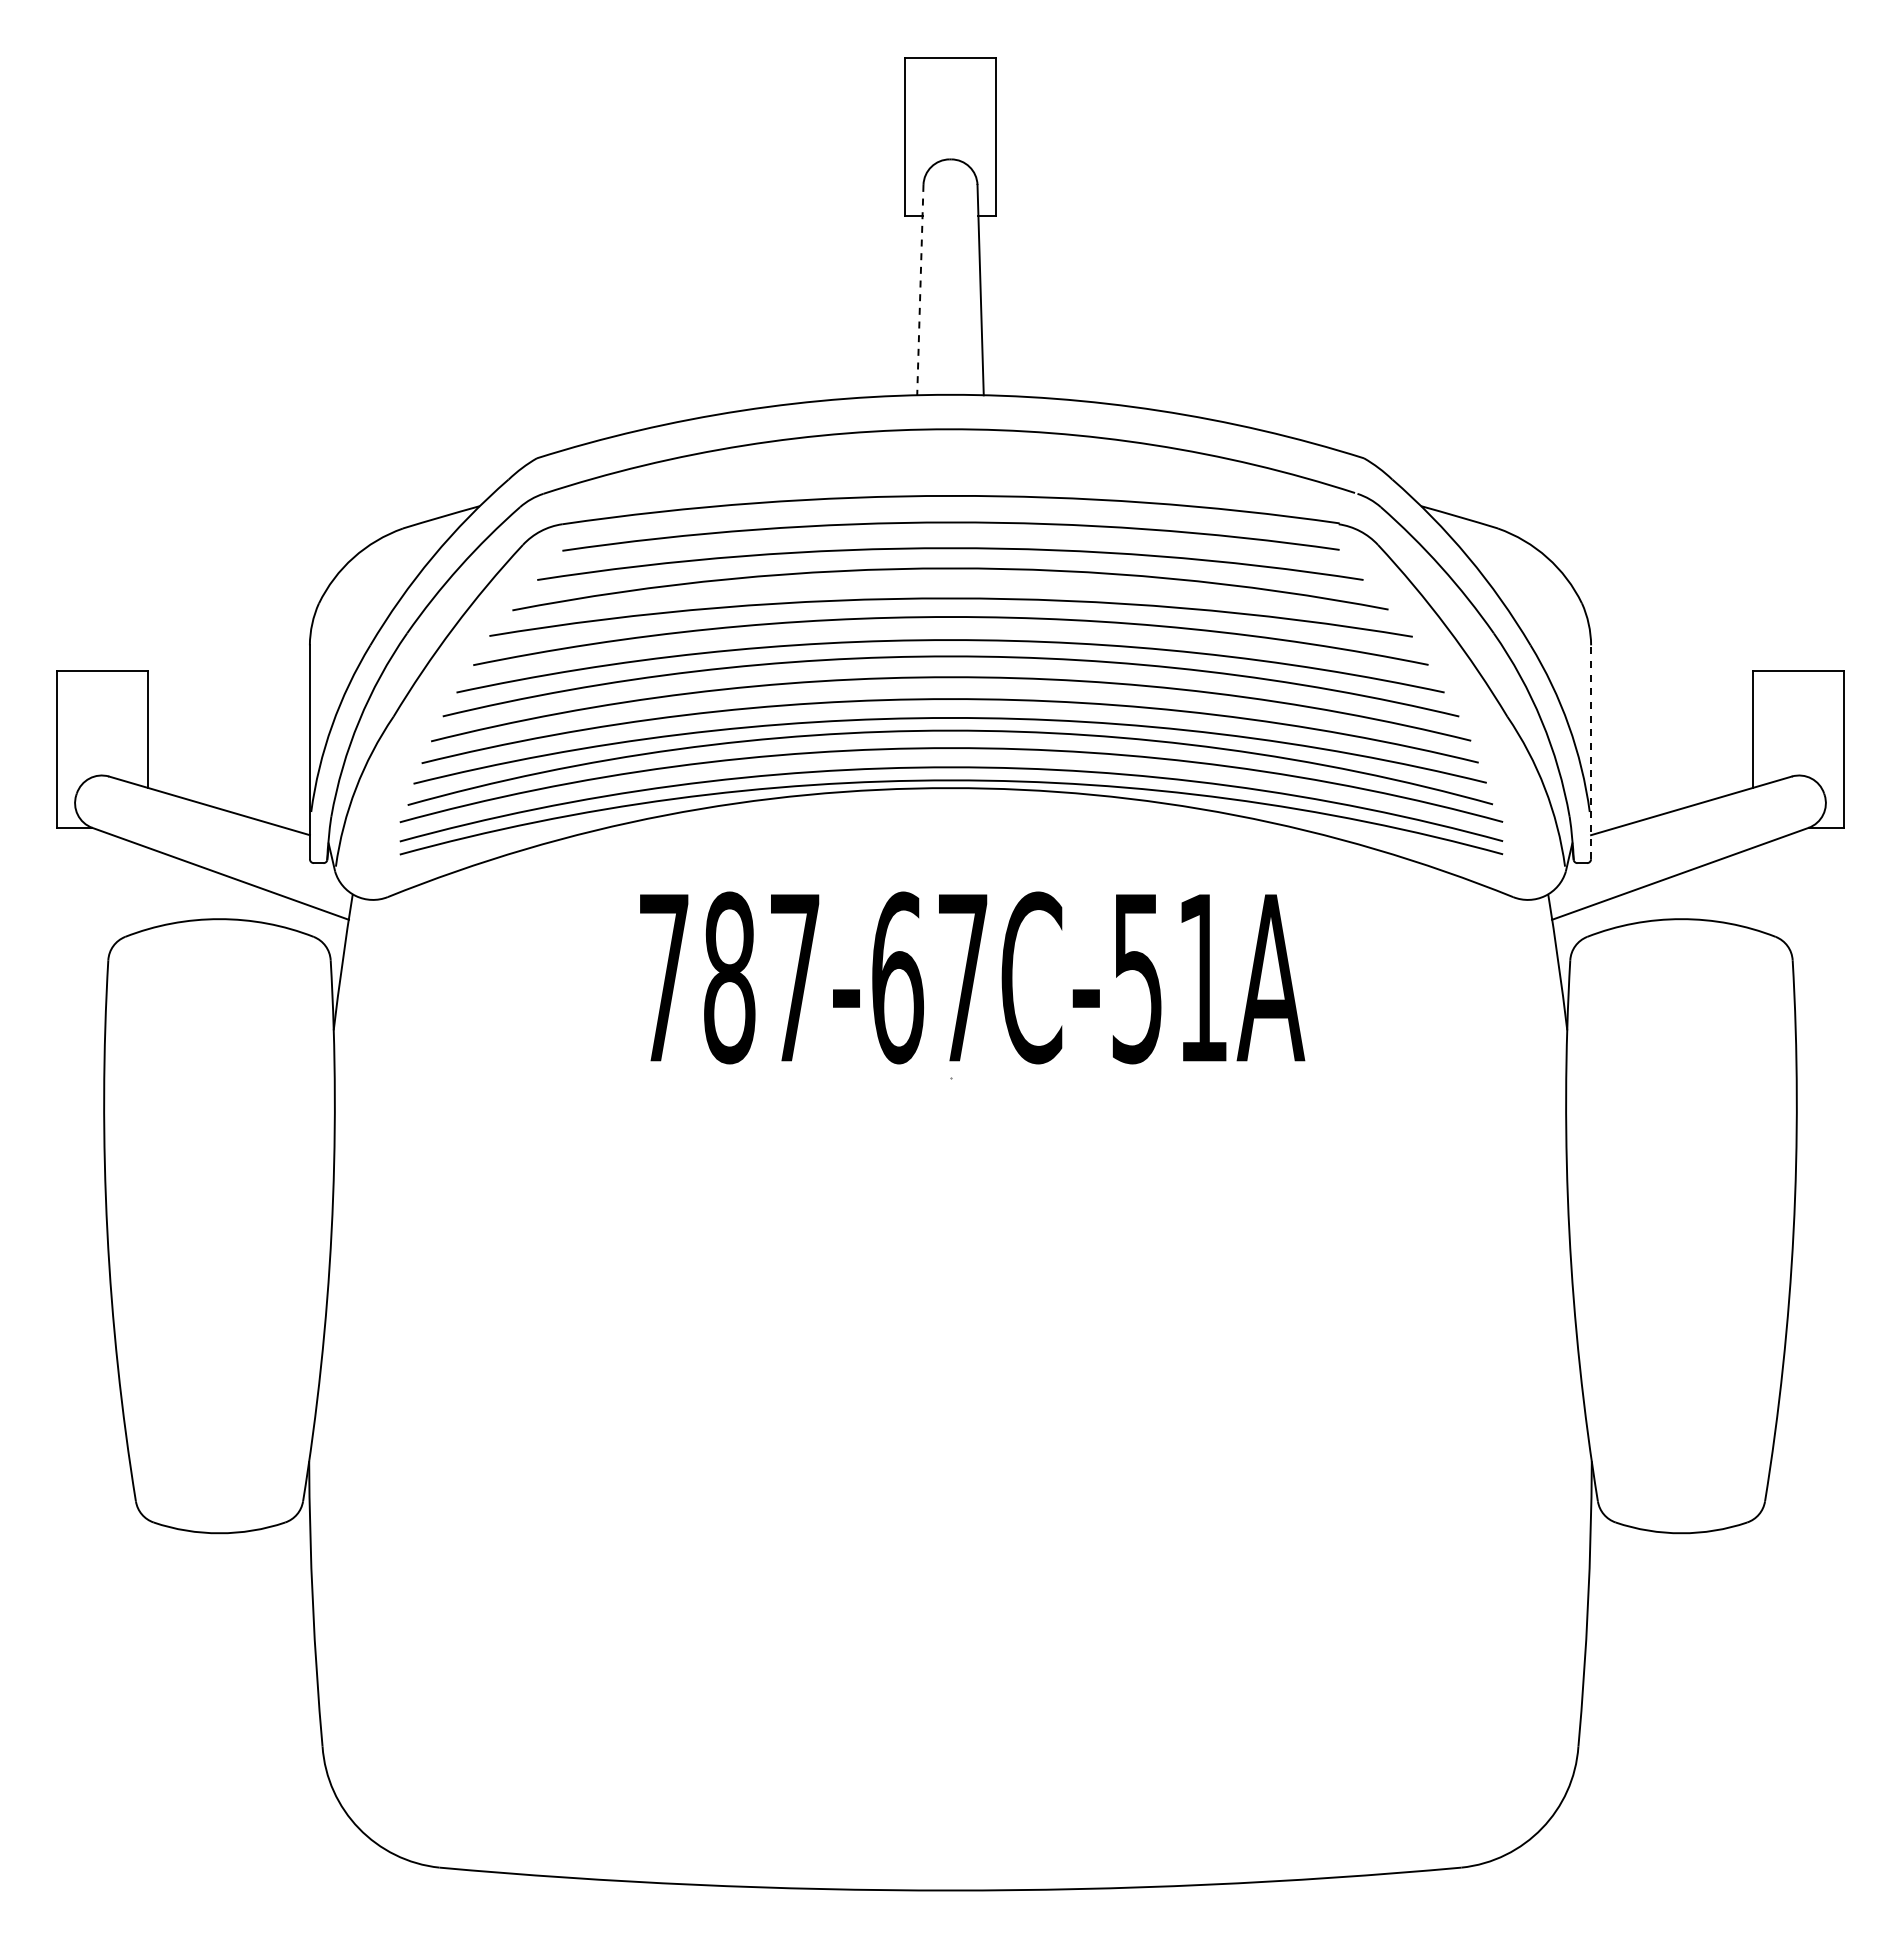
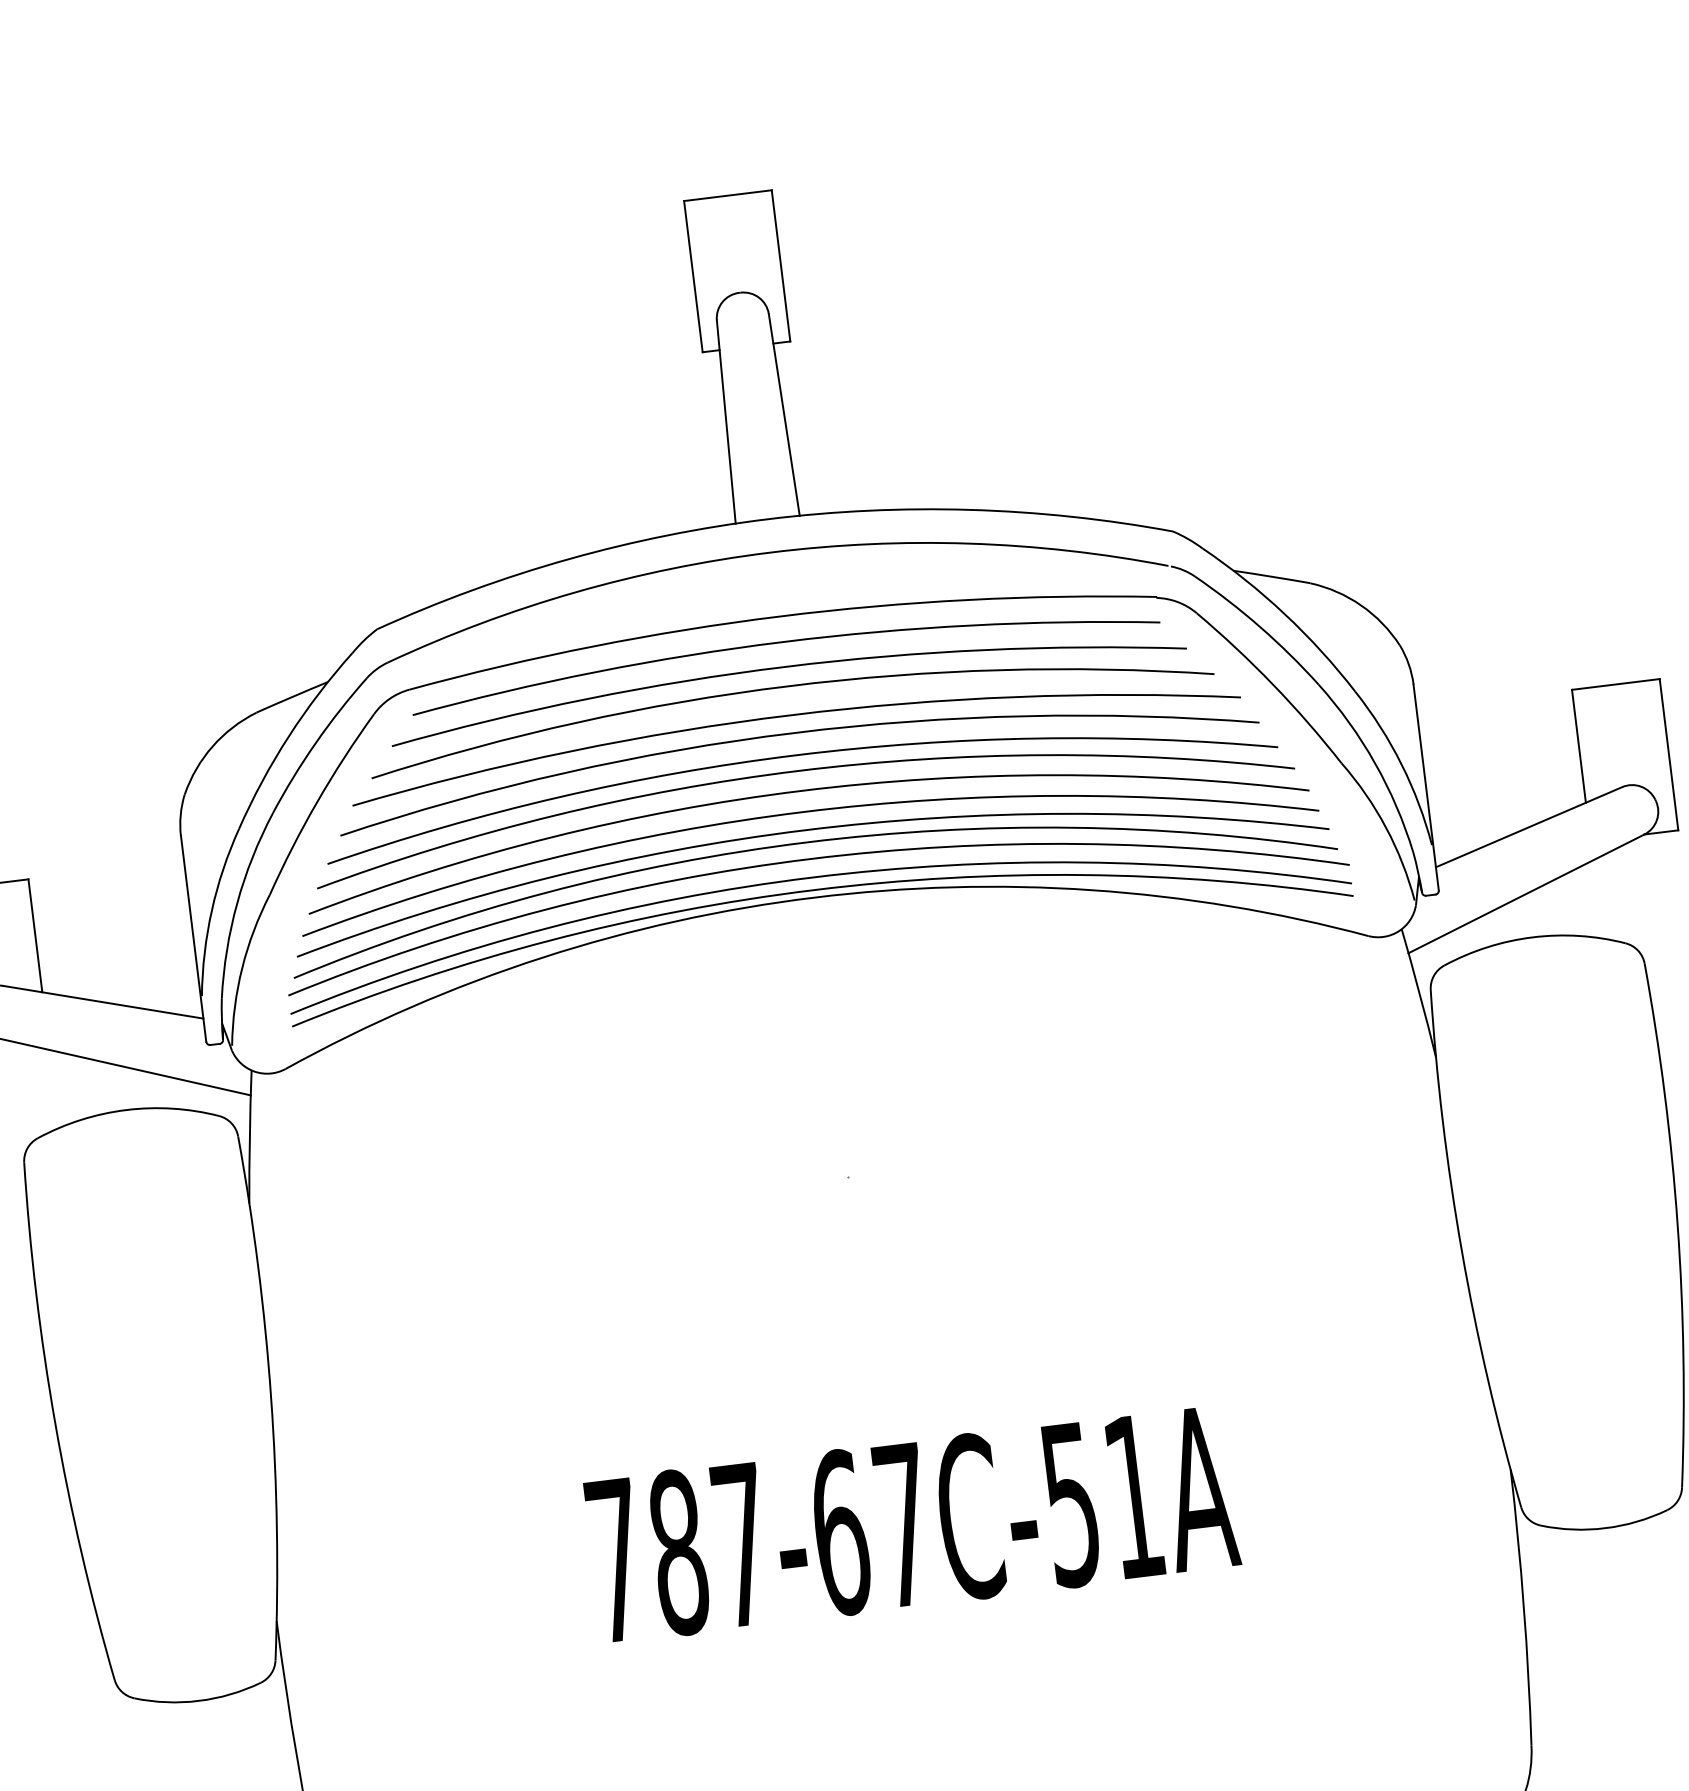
line: (920, 290) -> (726, 422), dashed -> solid
line: (1591, 752) -> (1426, 787), dashed -> solid
text: (972, 977) -> (912, 1523), moved

